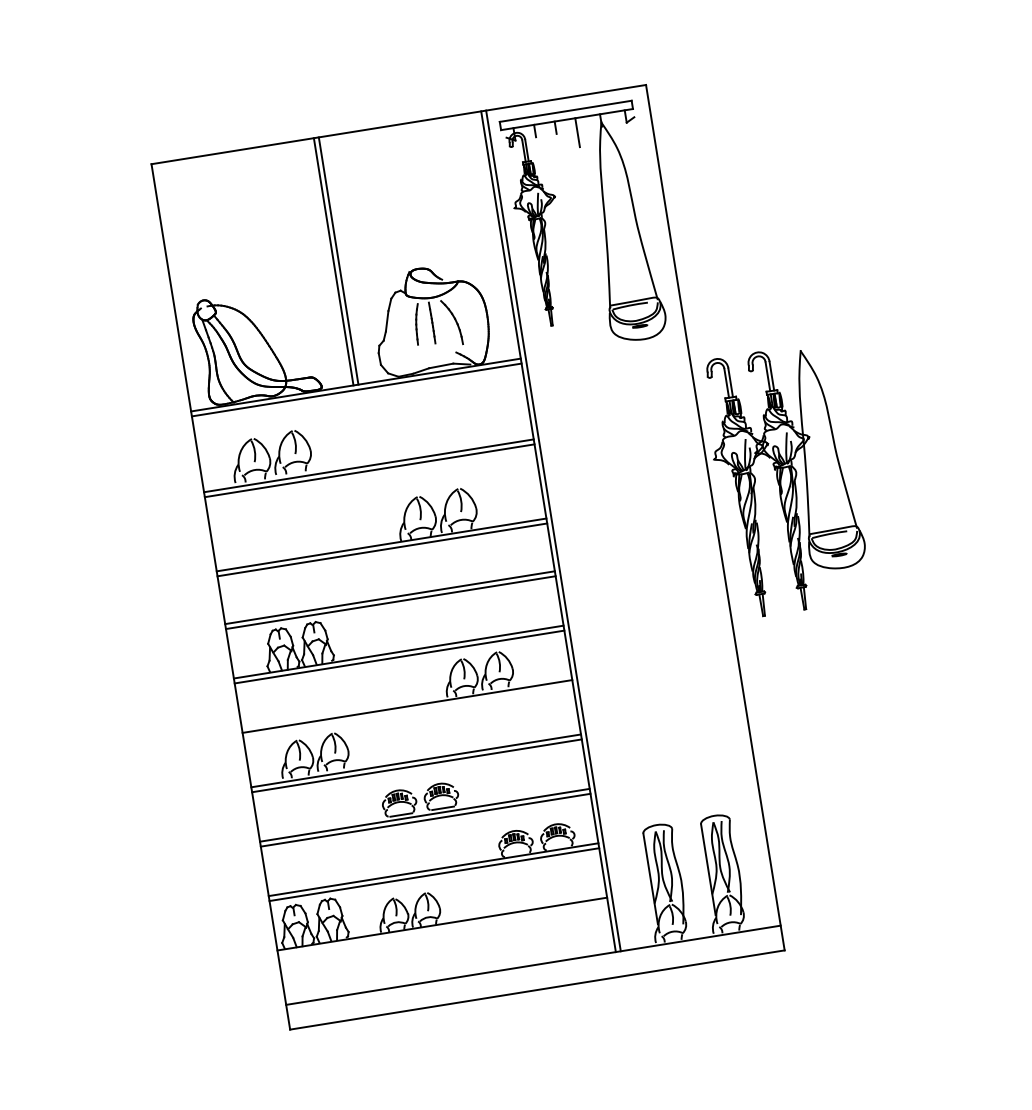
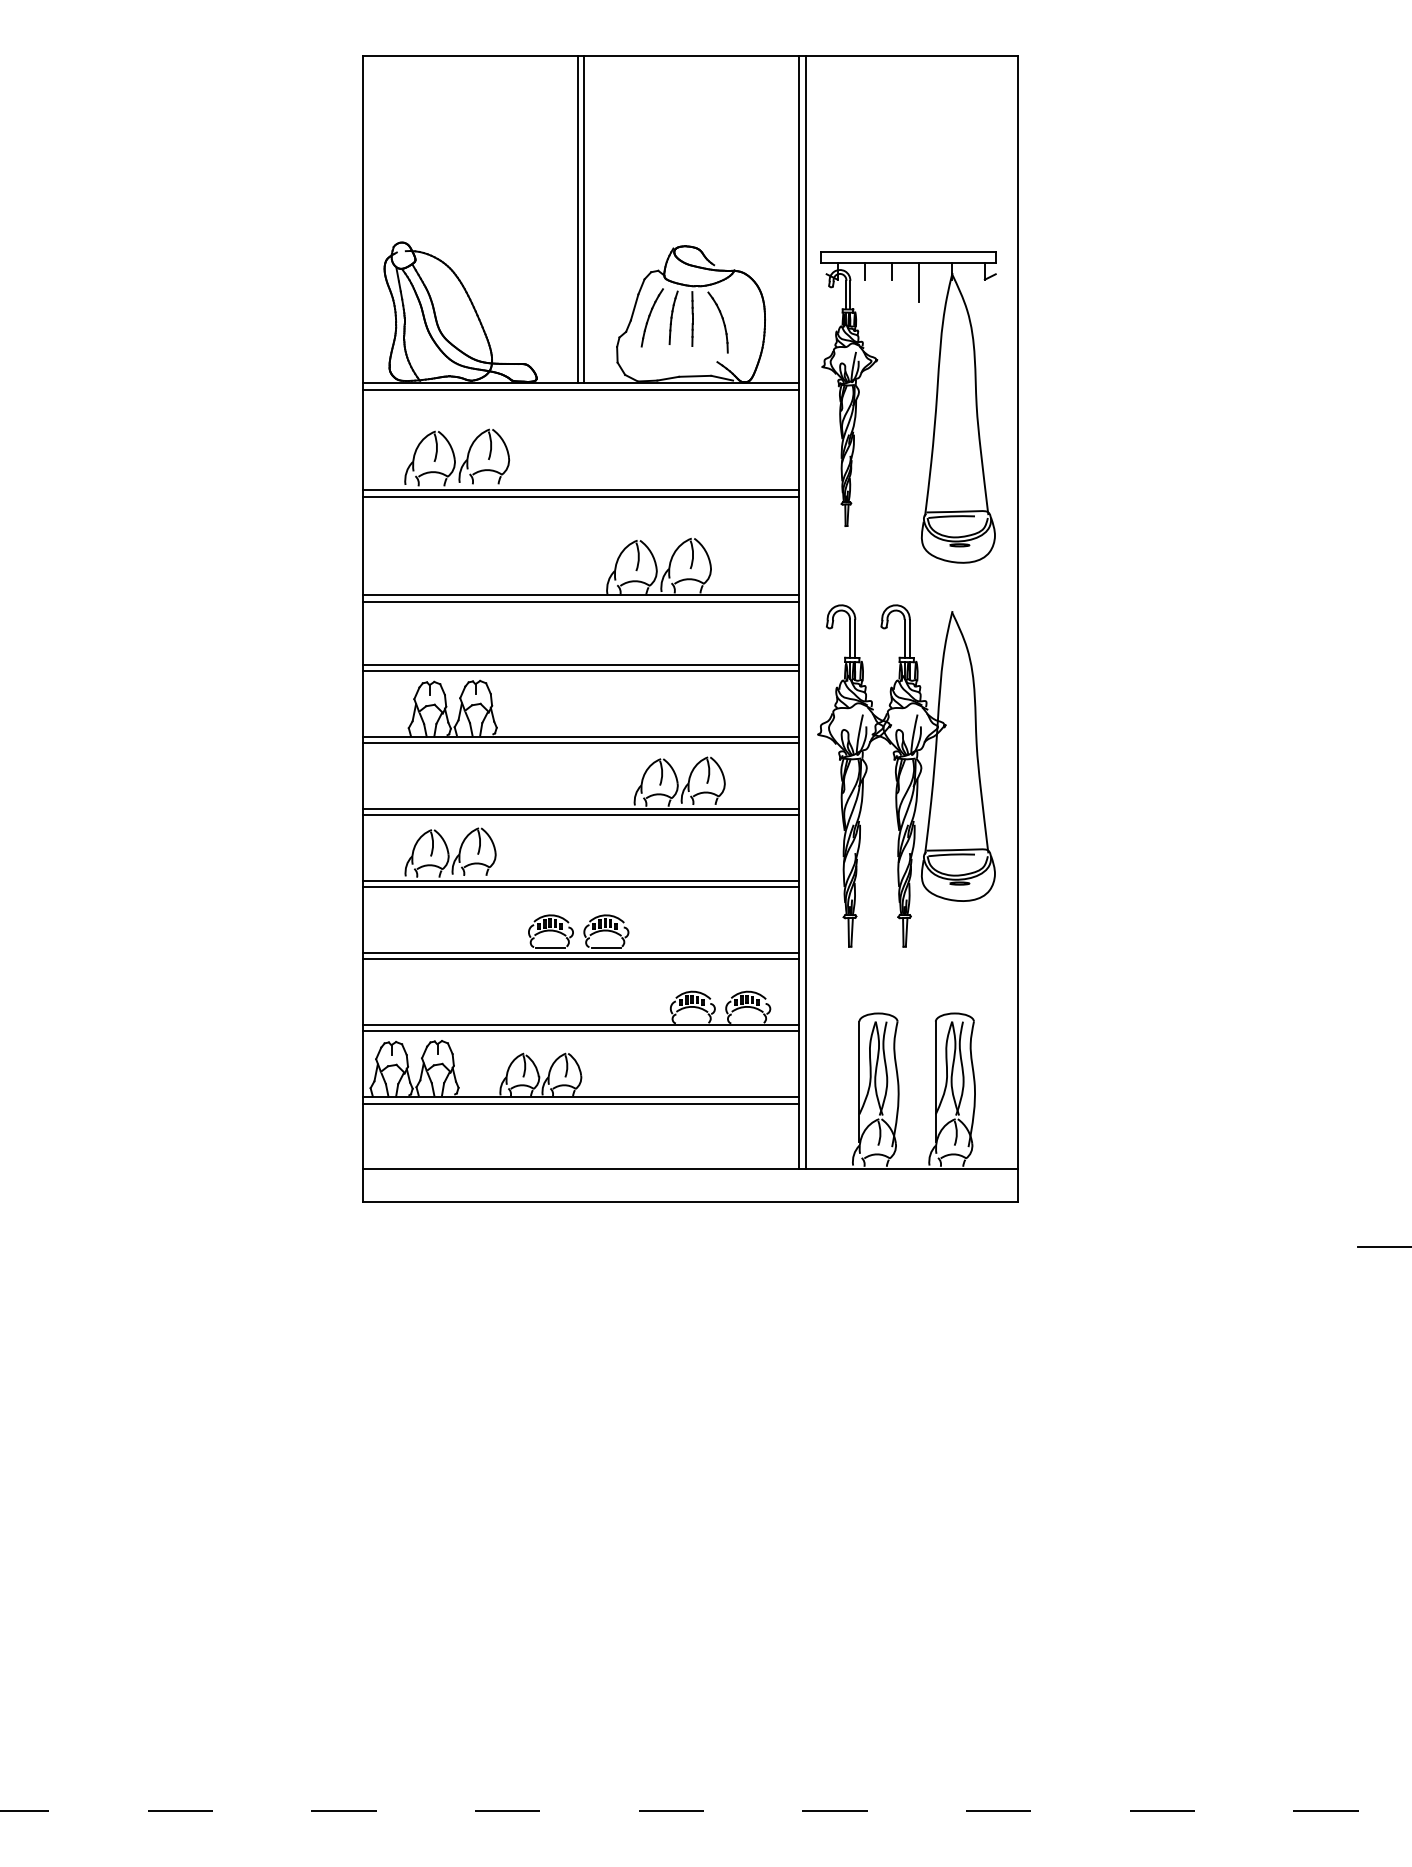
part: (604, 229) -> (934, 413), moved
part: (401, 326) -> (651, 317), added
part: (785, 479) -> (906, 775), moved
line: (407, 711) -> (580, 815), added
line: (442, 929) -> (580, 1103), added

